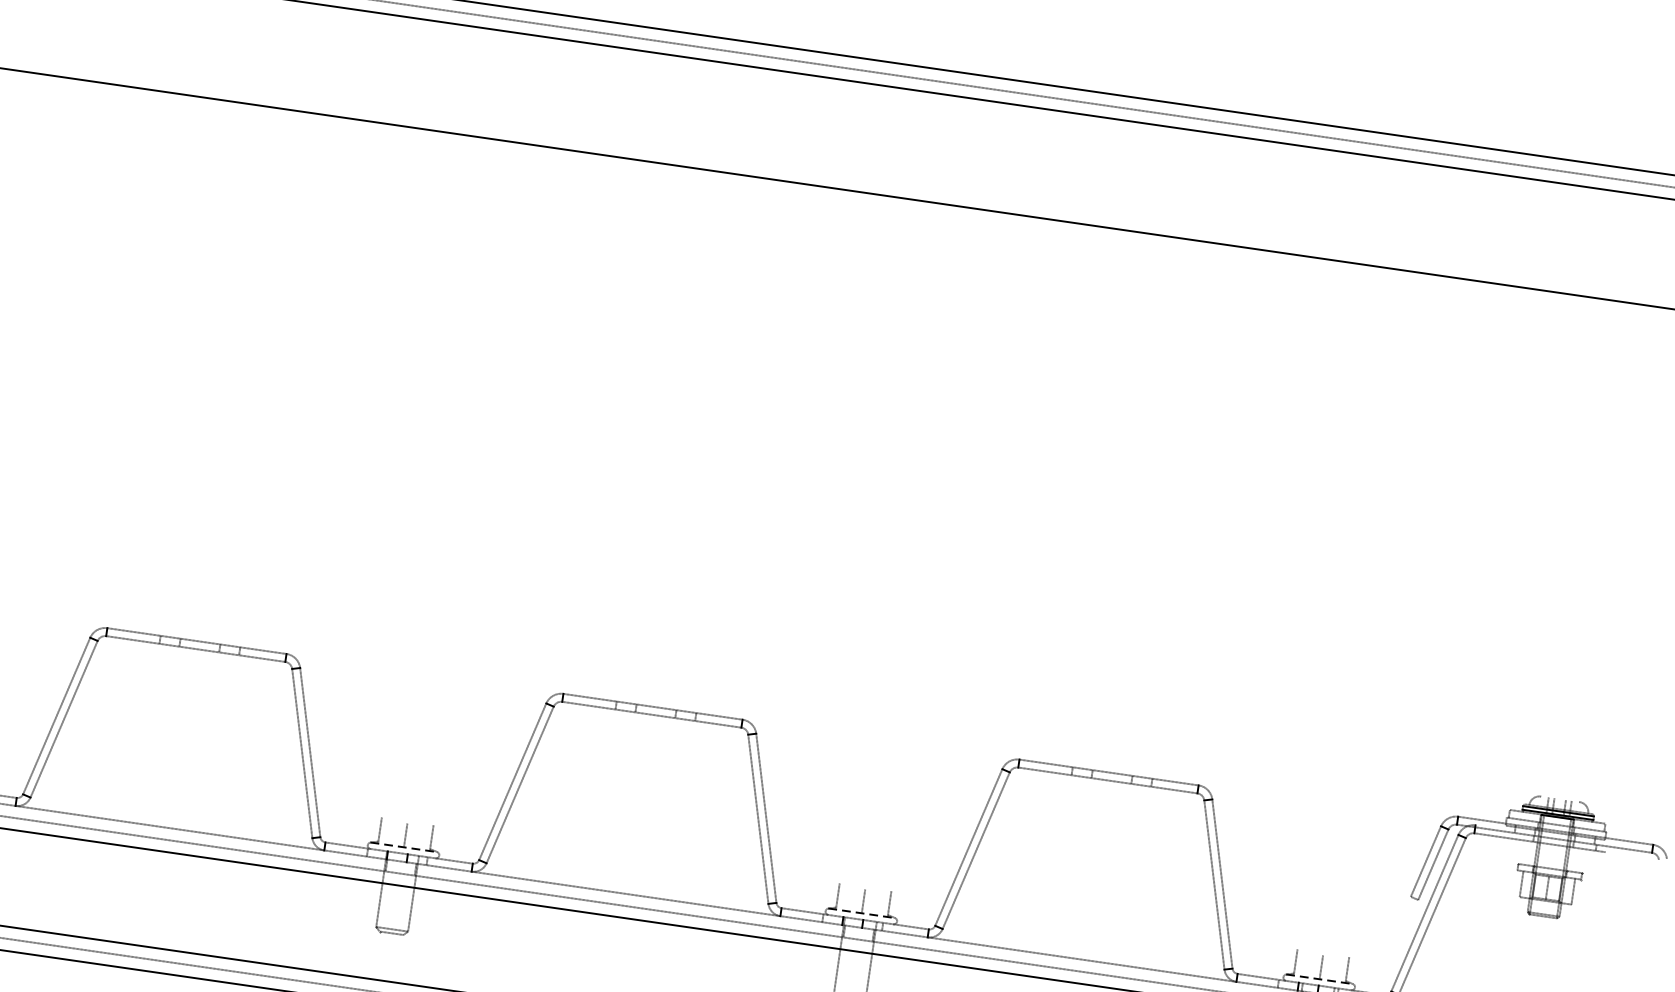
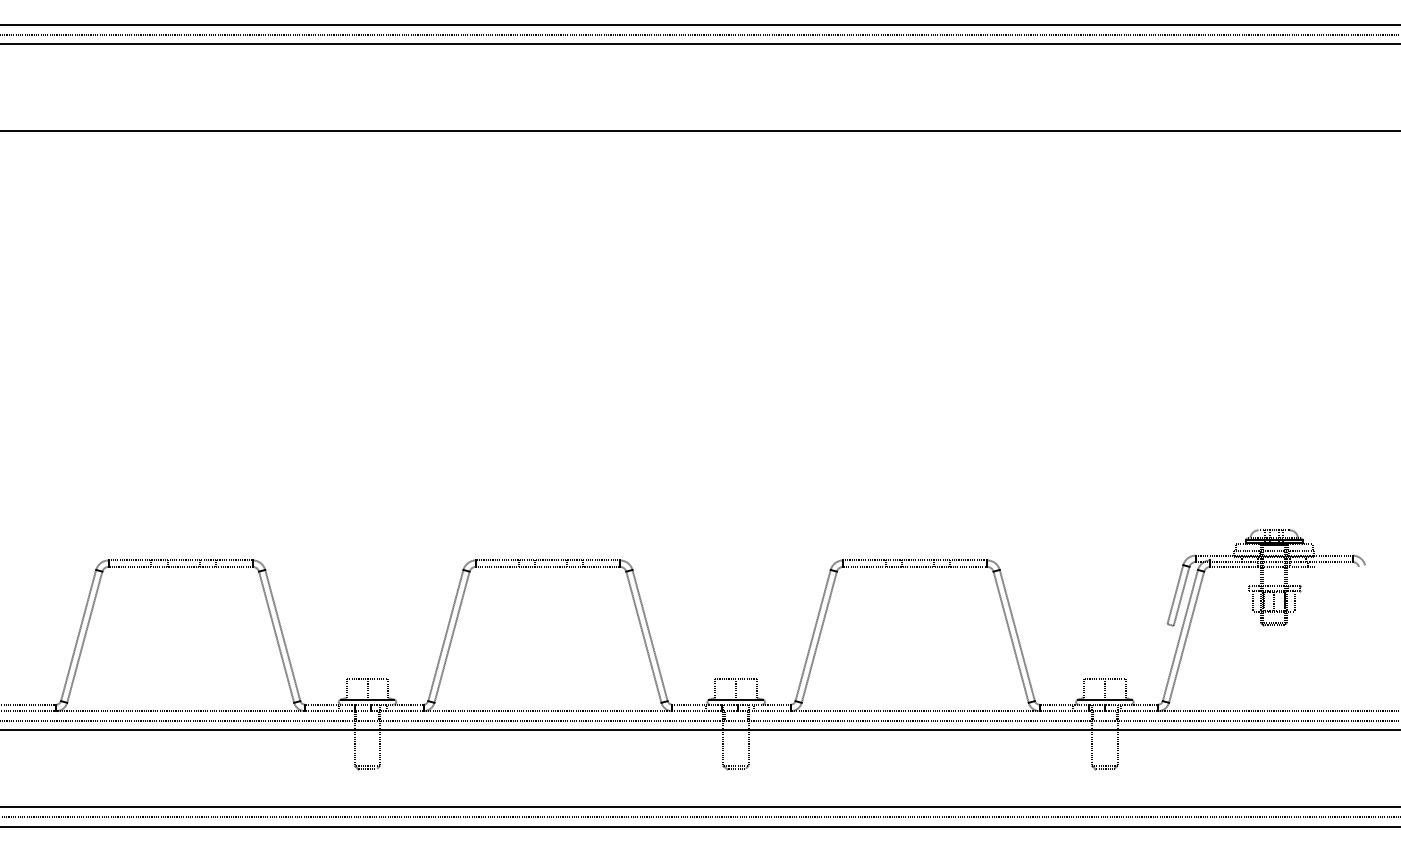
line: (1560, 799) -> (1274, 530), added
line: (407, 821) -> (367, 678), added
line: (404, 847) -> (367, 699), dashed -> solid
line: (865, 887) -> (736, 678), added
line: (862, 913) -> (736, 699), dashed -> solid
line: (1322, 952) -> (1104, 678), added
line: (1319, 979) -> (1104, 699), dashed -> solid

